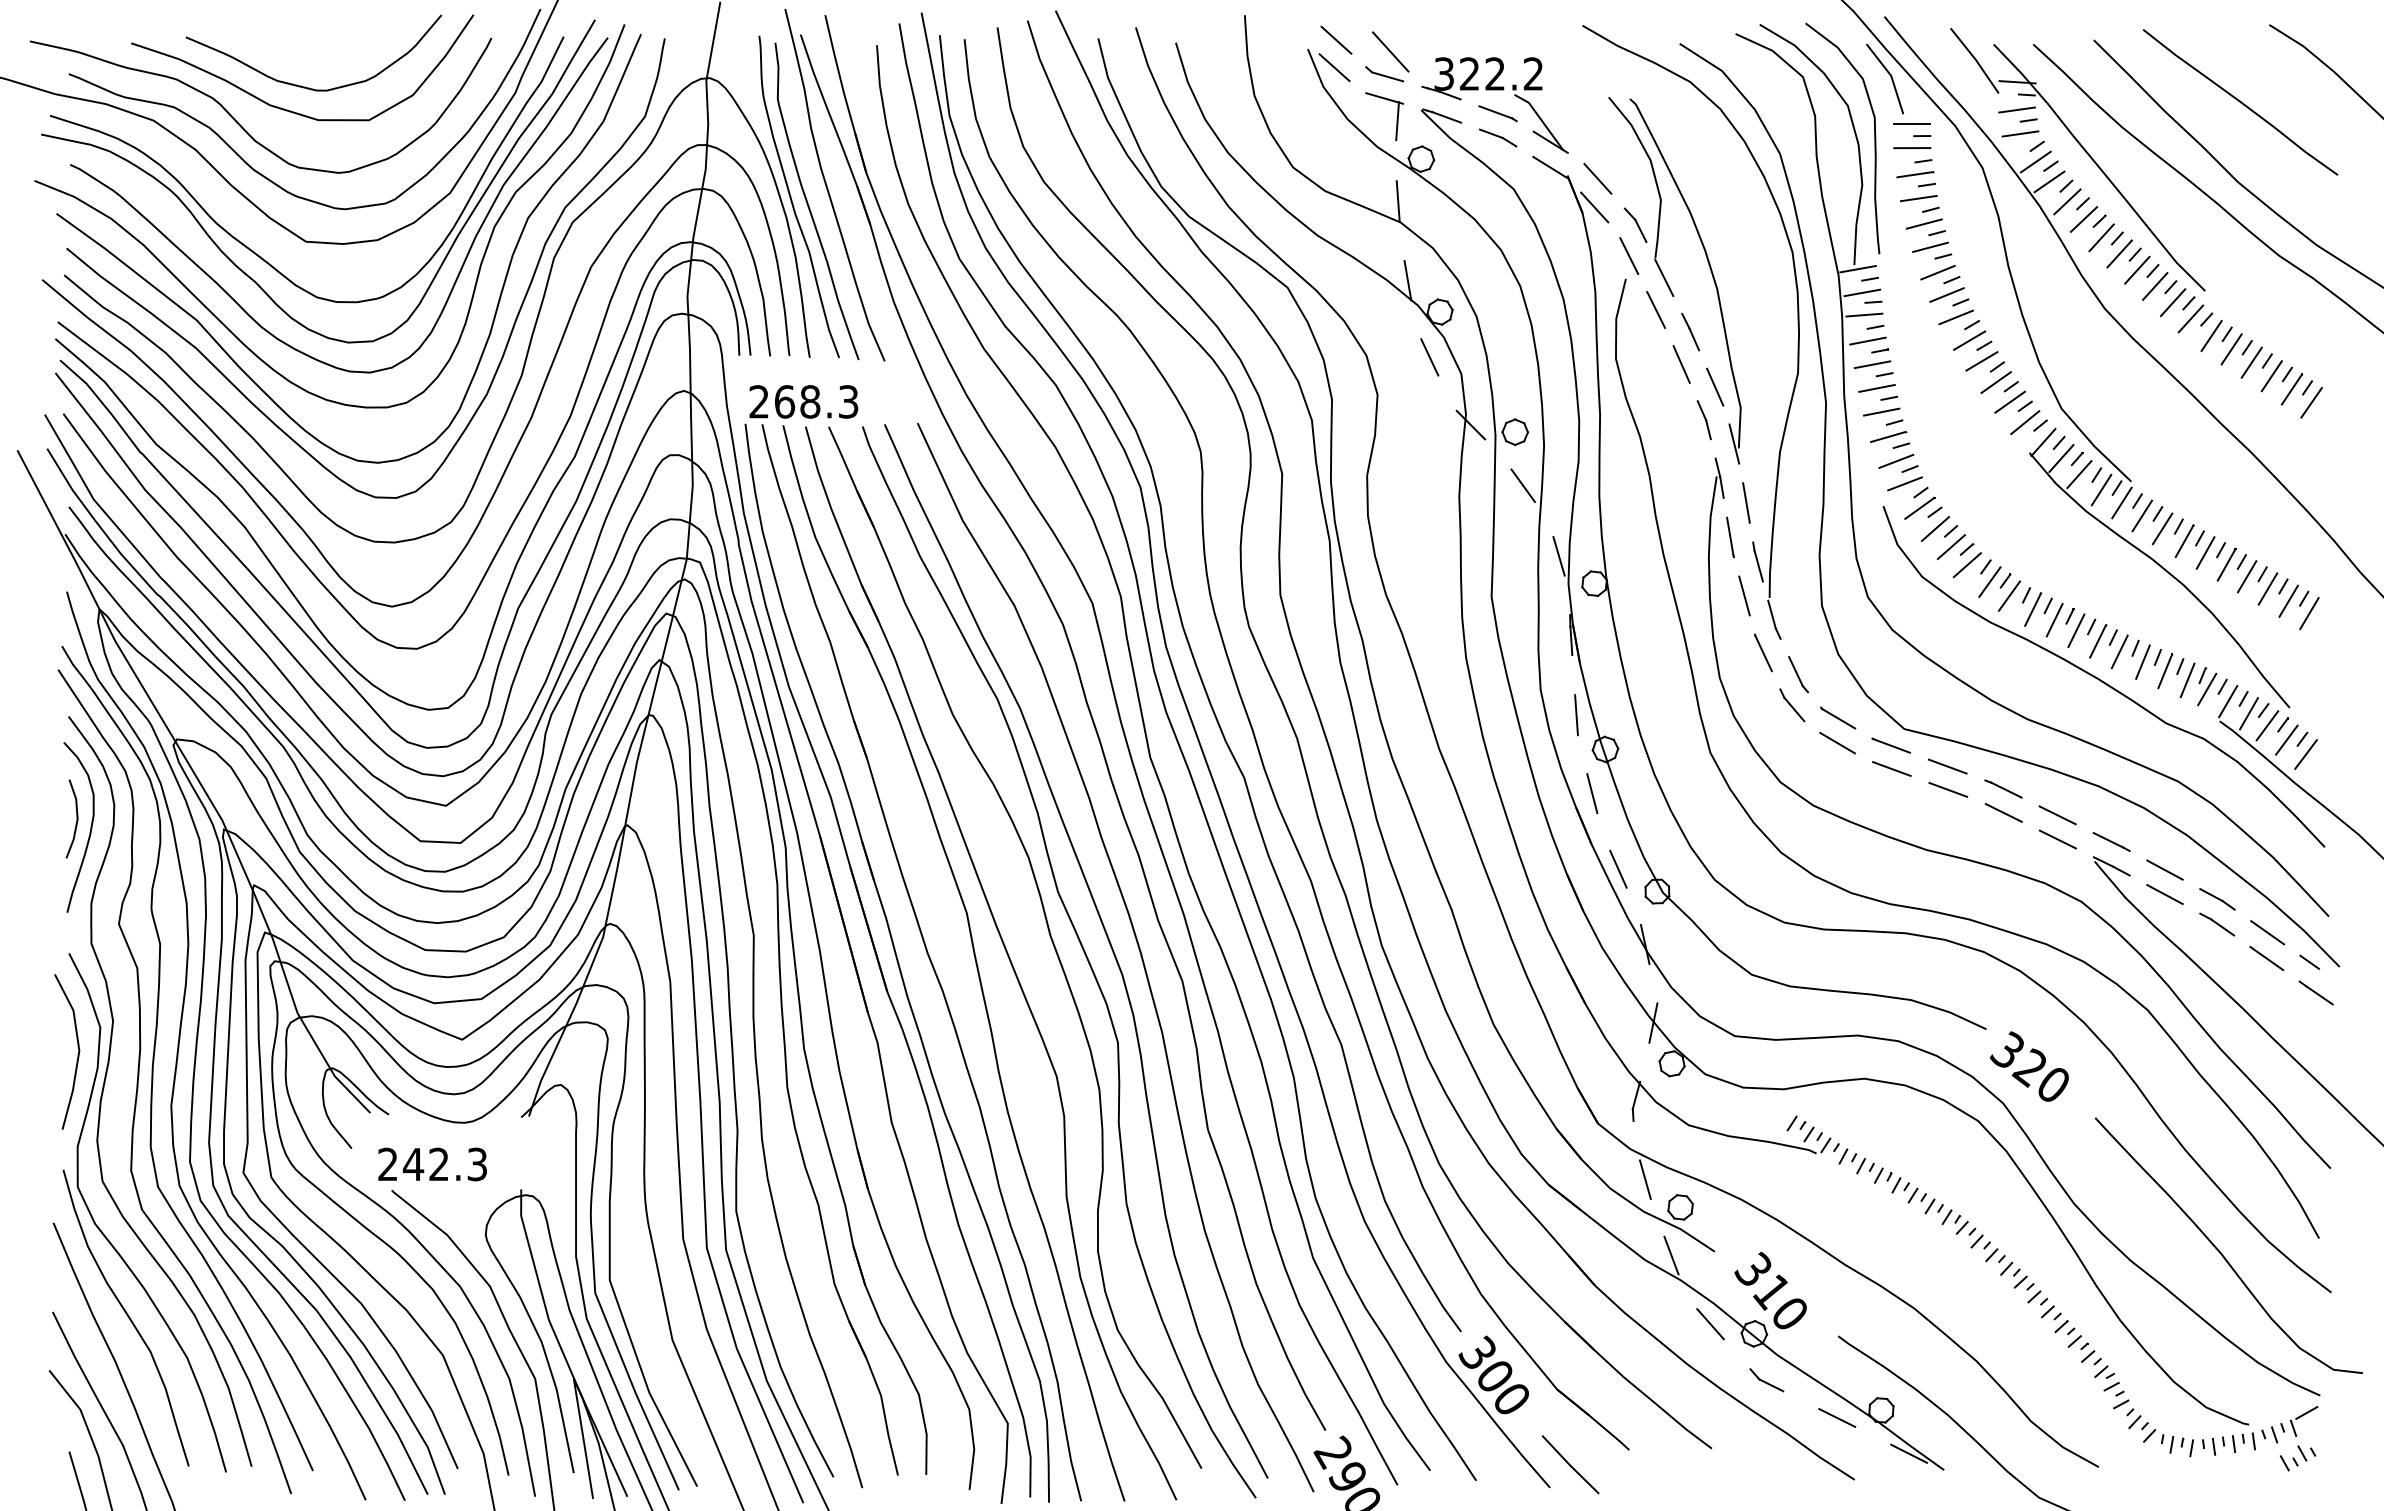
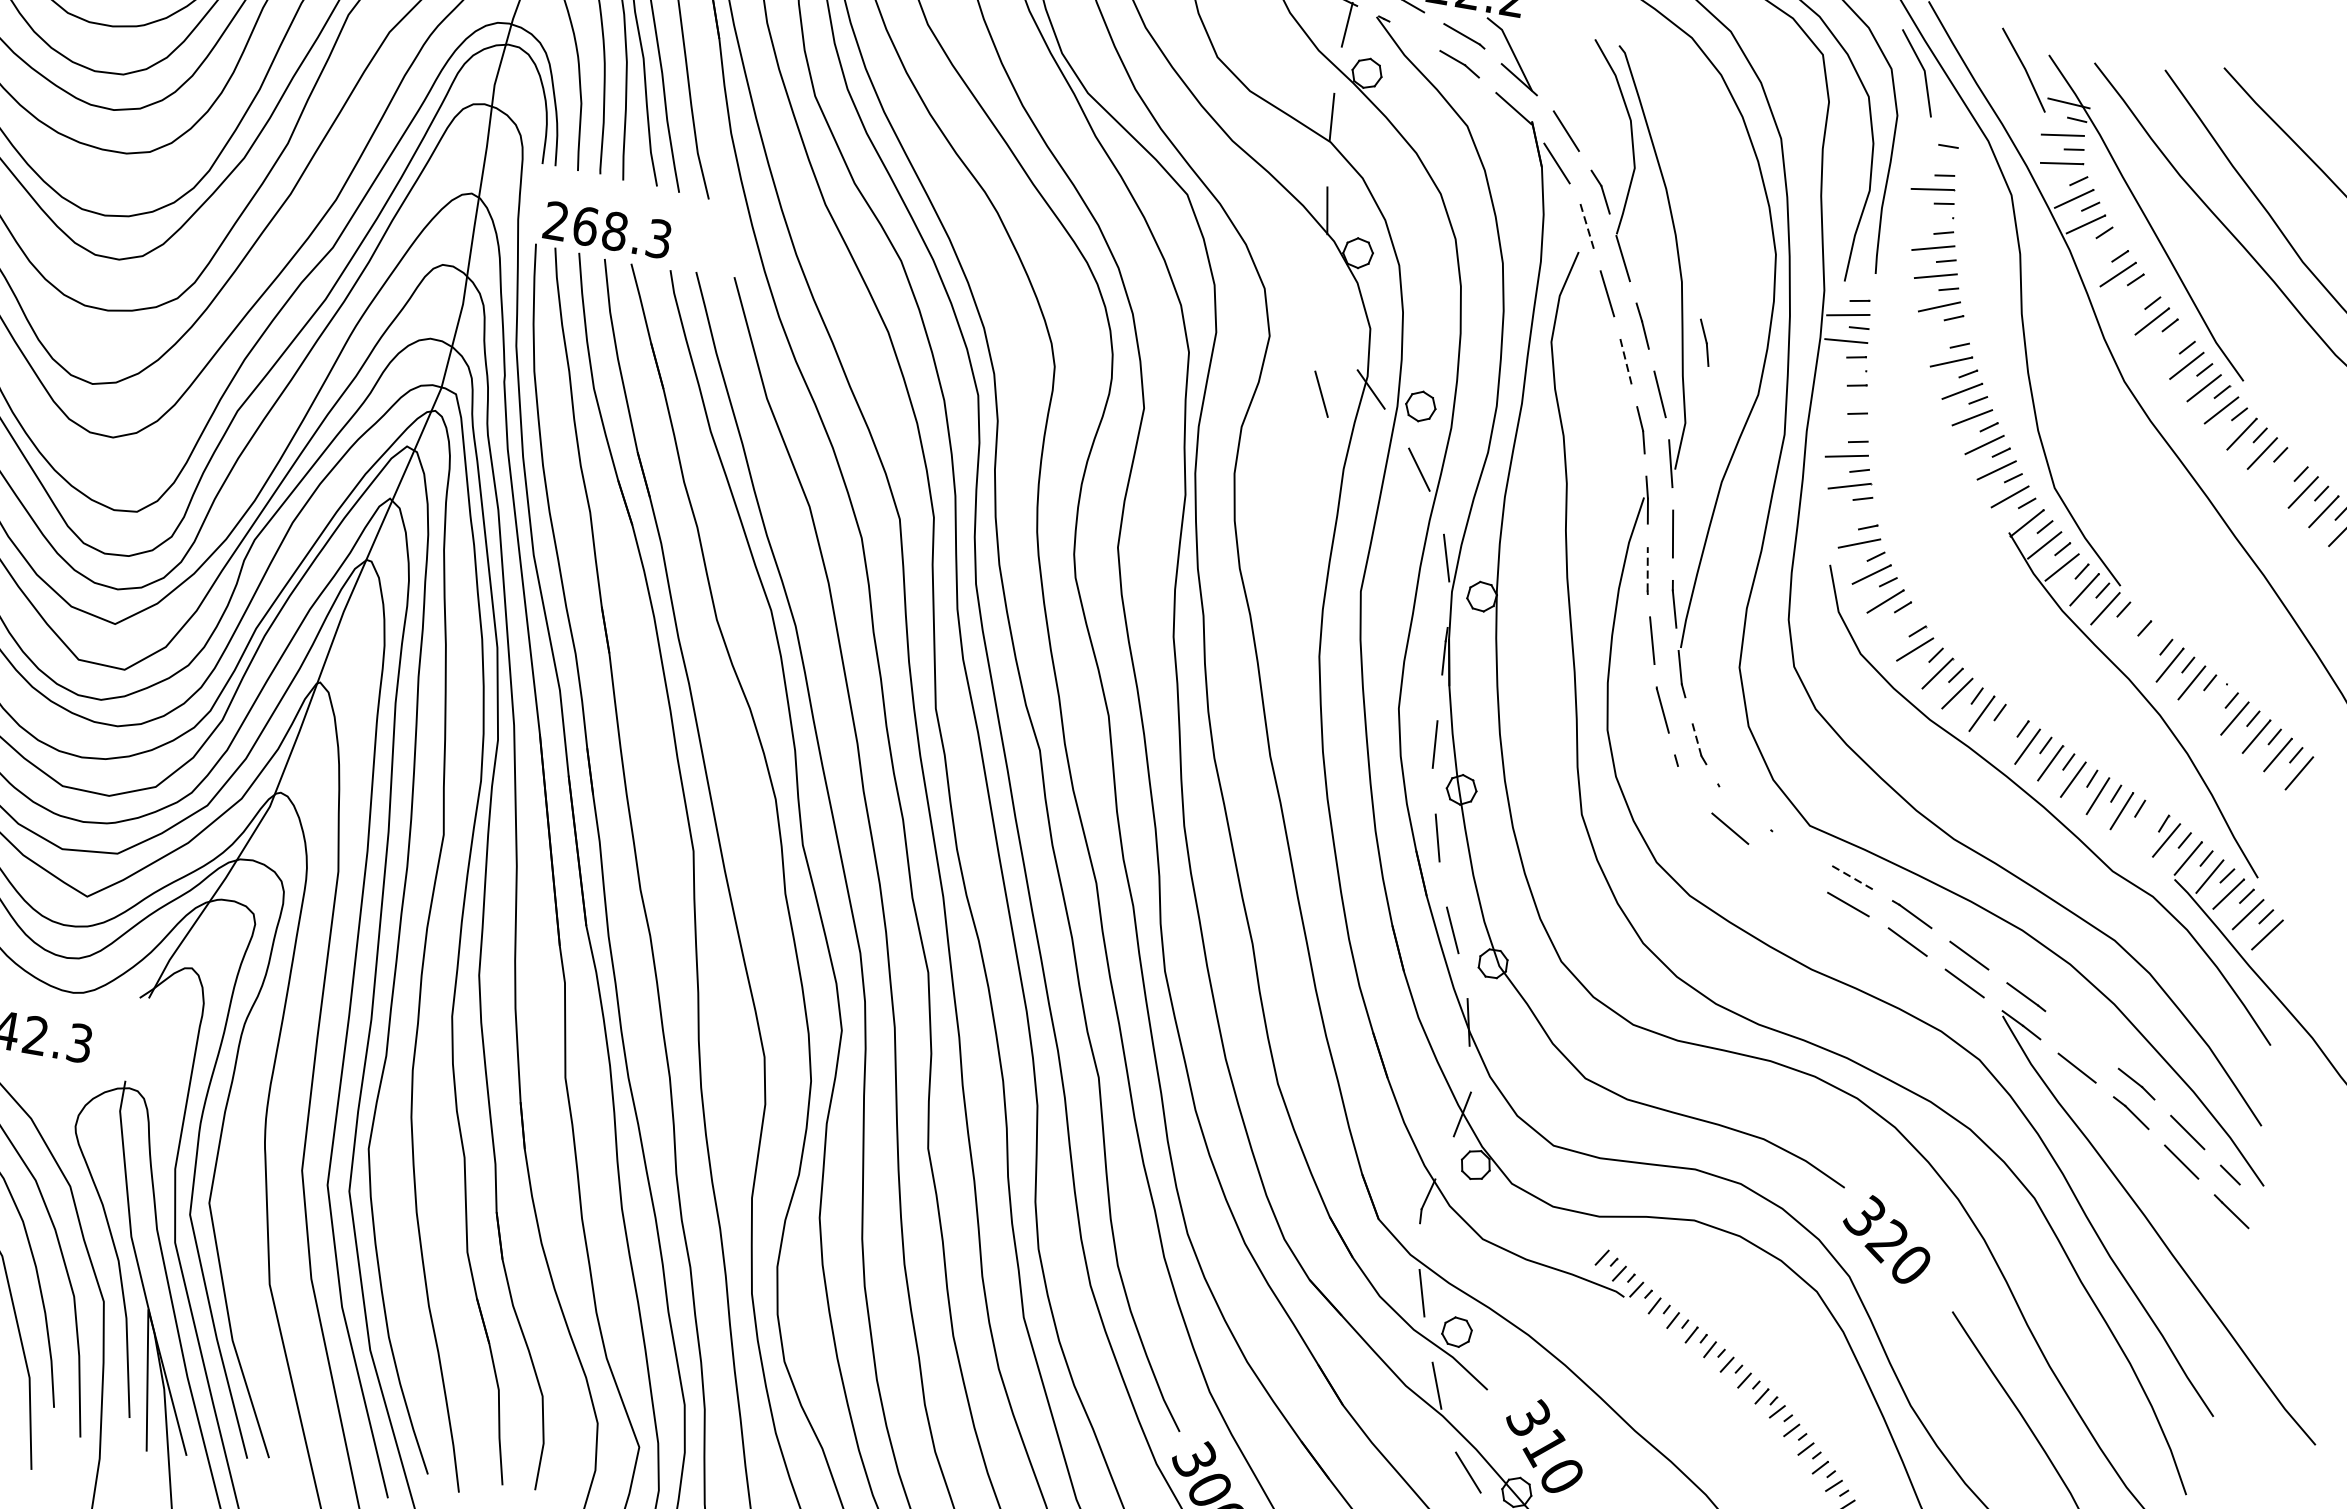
line: (1446, 117) -> (1404, 30), removed
line: (1912, 123) -> (1939, 129), removed
line: (1912, 148) -> (1934, 158), removed
line: (1918, 198) -> (1931, 217), removed
line: (2067, 201) -> (2102, 250), removed
line: (2101, 237) -> (2134, 298), removed
line: (1629, 255) -> (1587, 225), solid -> dashed
line: (1857, 269) -> (1847, 287), removed
line: (2137, 269) -> (2169, 342), removed
line: (1946, 294) -> (1944, 333), removed
part: (1744, 337) -> (1703, 343), added
line: (1867, 340) -> (1844, 370), removed
line: (1429, 357) -> (1321, 394), moved
line: (2251, 362) -> (2282, 472), removed
line: (1681, 364) -> (1625, 361), solid -> dashed
line: (1872, 364) -> (1845, 399), removed
line: (1876, 387) -> (1845, 426), removed
line: (1896, 460) -> (1854, 514), removed
line: (2142, 515) -> (2126, 627), removed
line: (2162, 528) -> (2147, 646), removed
line: (1730, 536) -> (1647, 569), solid -> dashed
line: (1950, 547) -> (1899, 625), removed
line: (2226, 564) -> (2213, 700), removed
line: (2054, 620) -> (2004, 730), removed
line: (1795, 671) -> (1695, 737), solid -> dashed
line: (2187, 680) -> (2145, 826), removed
line: (1794, 709) -> (1687, 781), removed
line: (1838, 718) -> (1736, 800), removed
line: (1891, 745) -> (1791, 842), removed
line: (1947, 766) -> (1852, 877), solid -> dashed
line: (1891, 768) -> (1787, 868), removed
line: (2164, 869) -> (2081, 1039), removed

